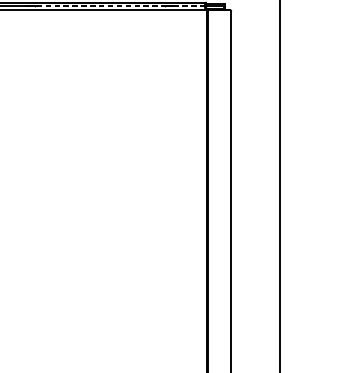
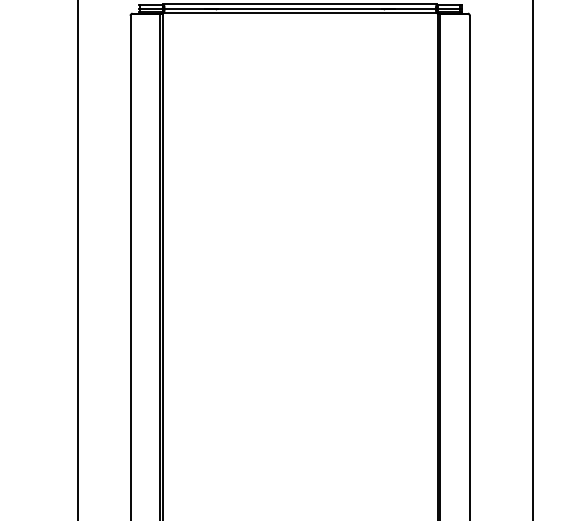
line: (100, 5) -> (300, 8), dashed -> solid
line: (190, 5) -> (417, 8), dashed -> solid

